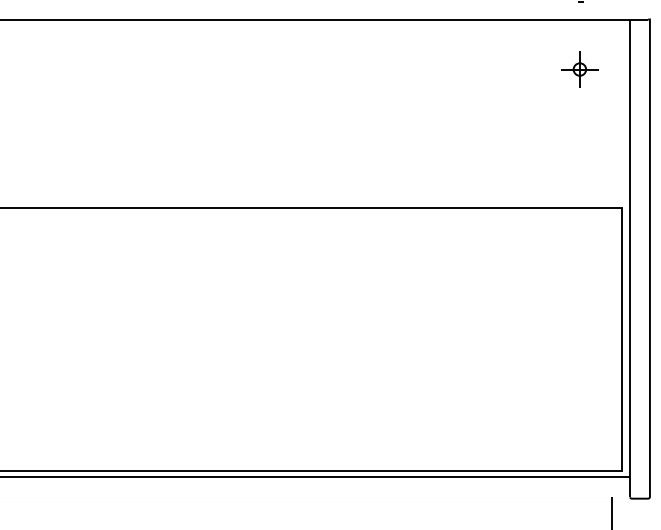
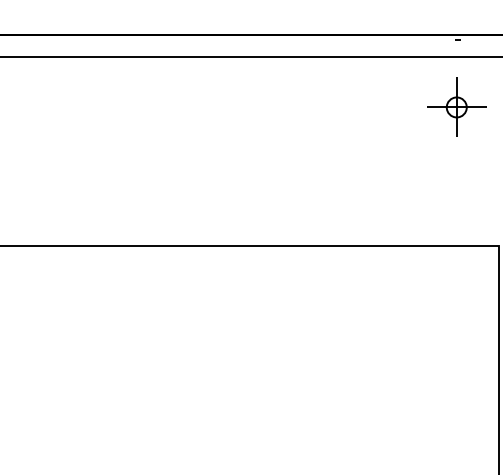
part: (579, 69) -> (456, 107), size x1.6

